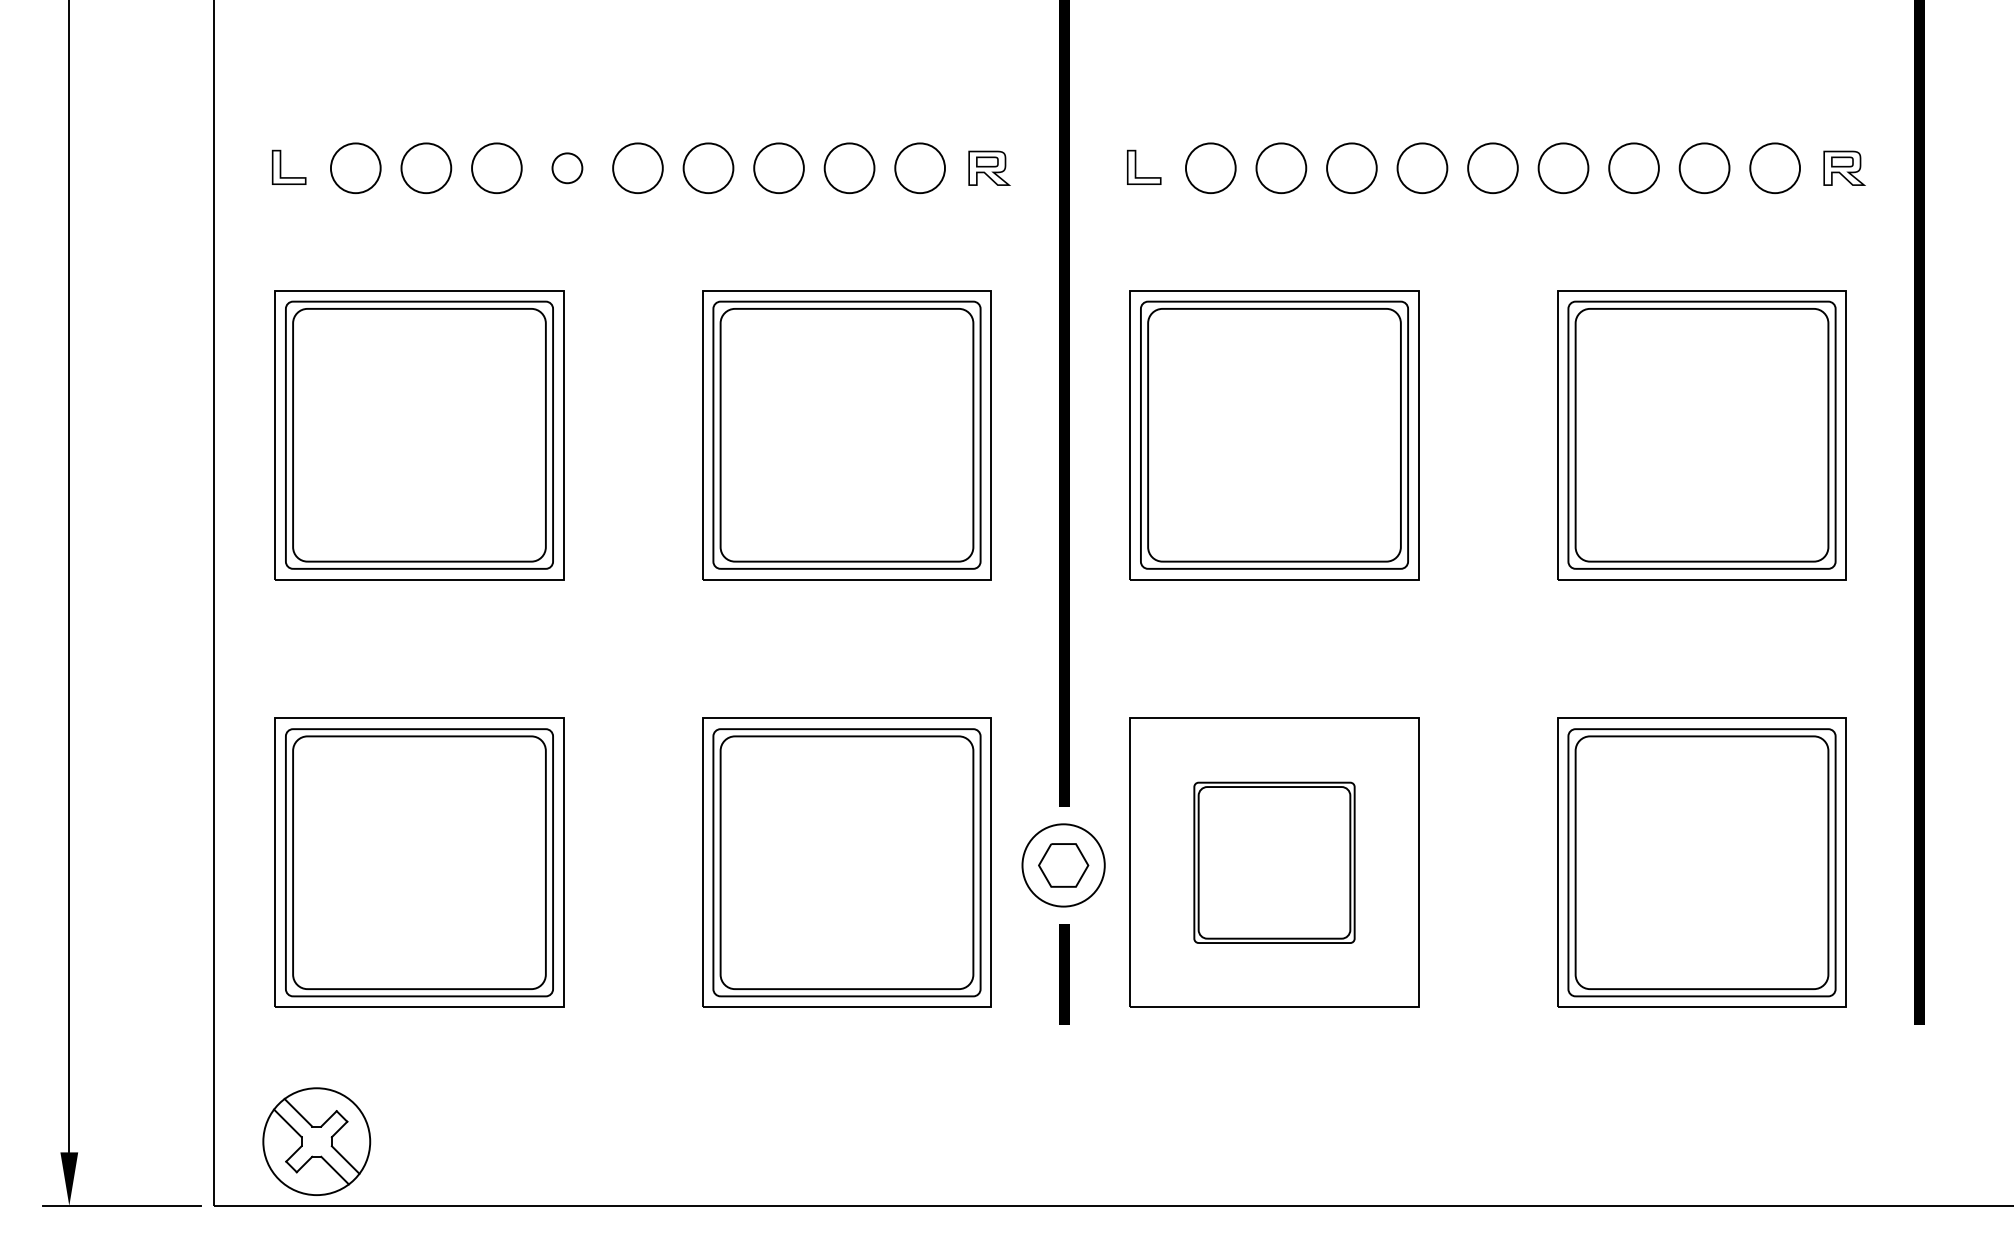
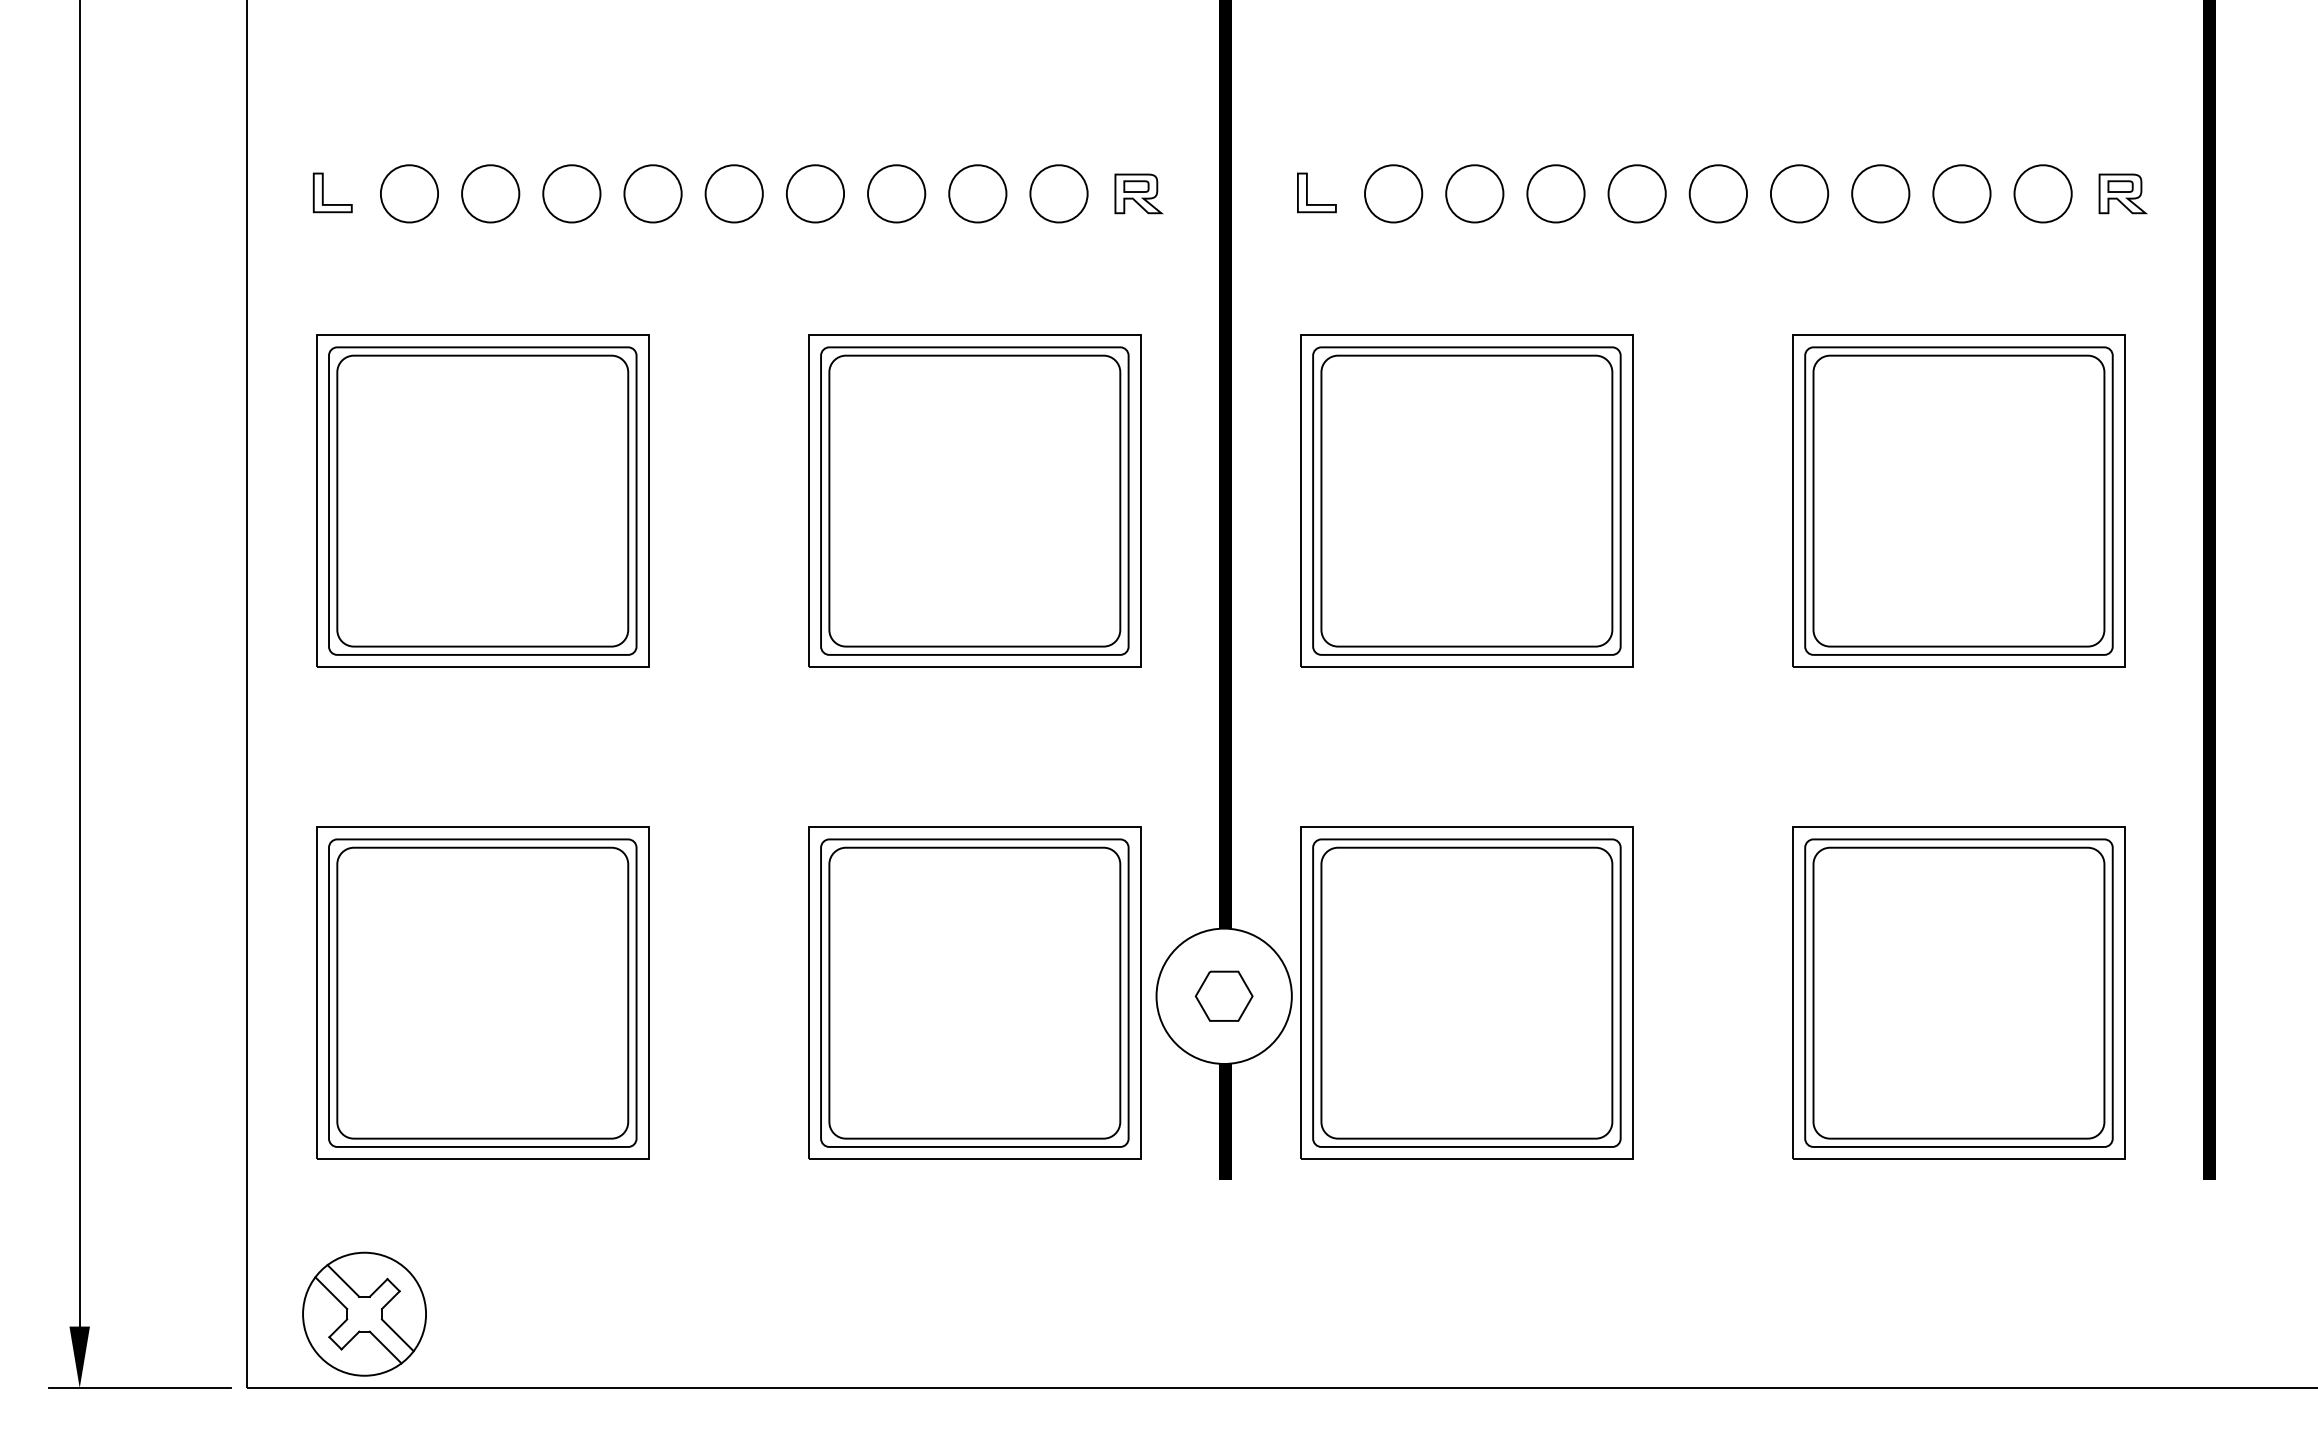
circle: (567, 168) -> (653, 194), size x1.67
part: (1274, 862) -> (1466, 992), size x1.67
circle: (1063, 865) -> (1224, 996), size x1.43

